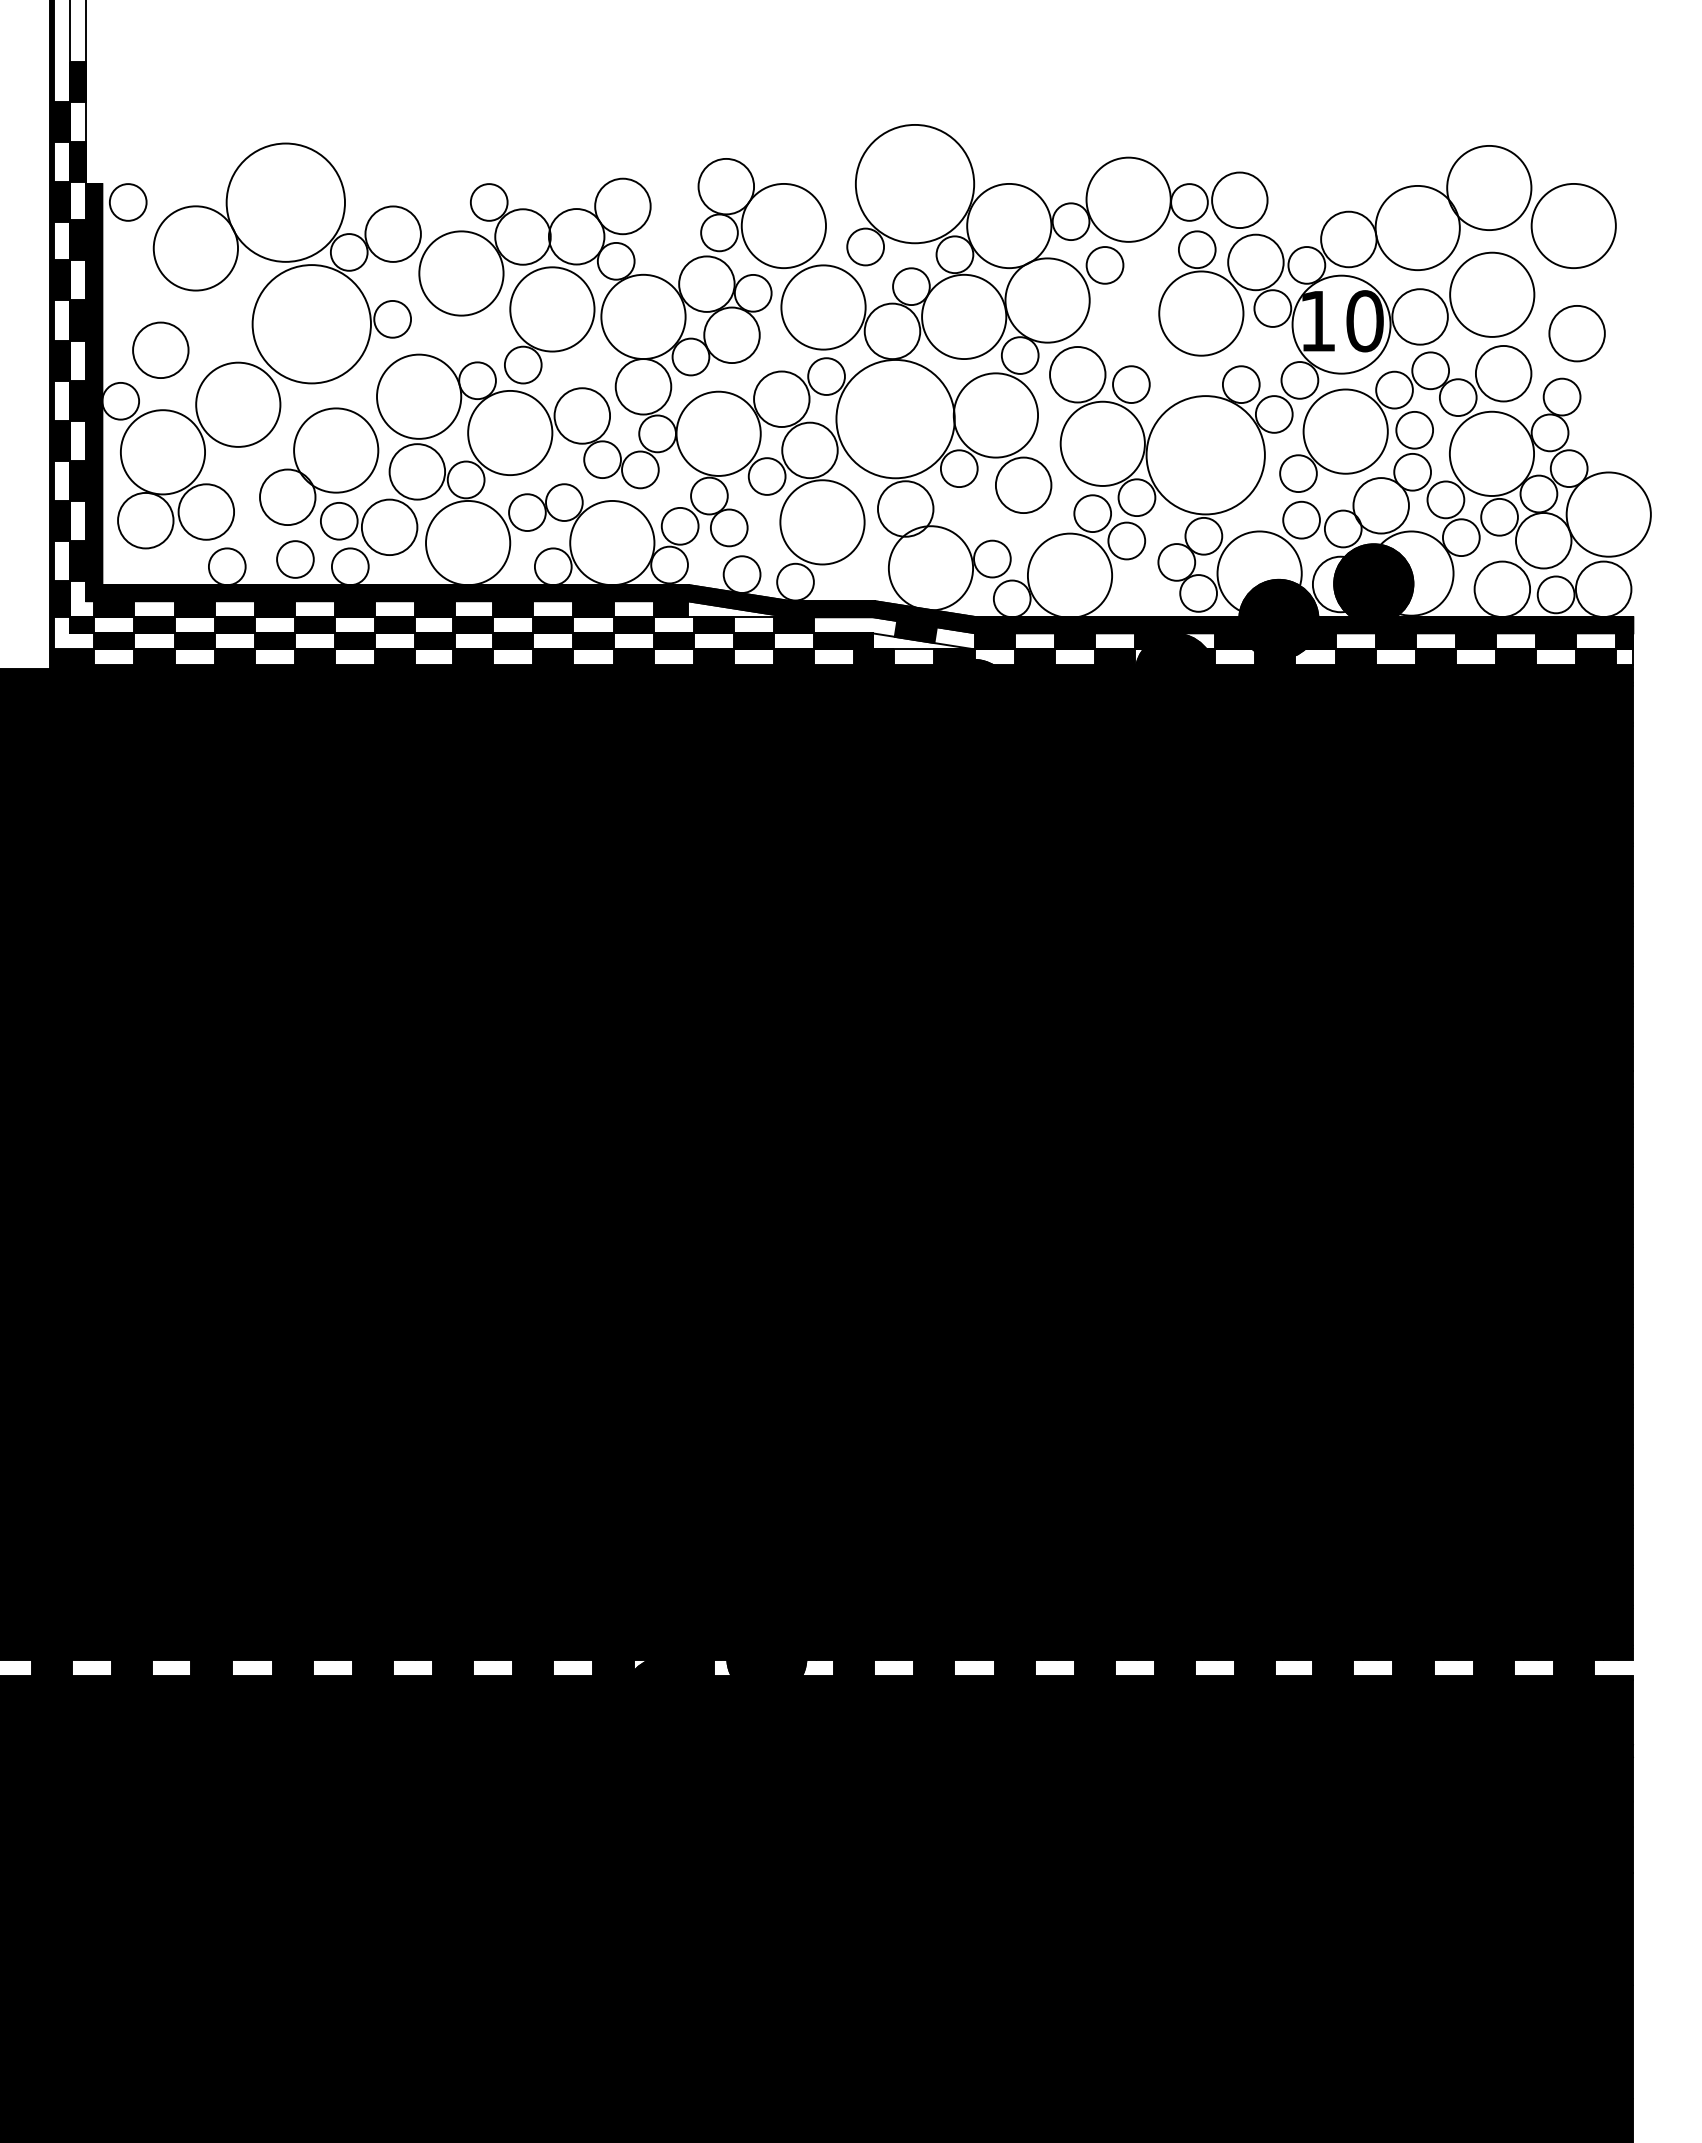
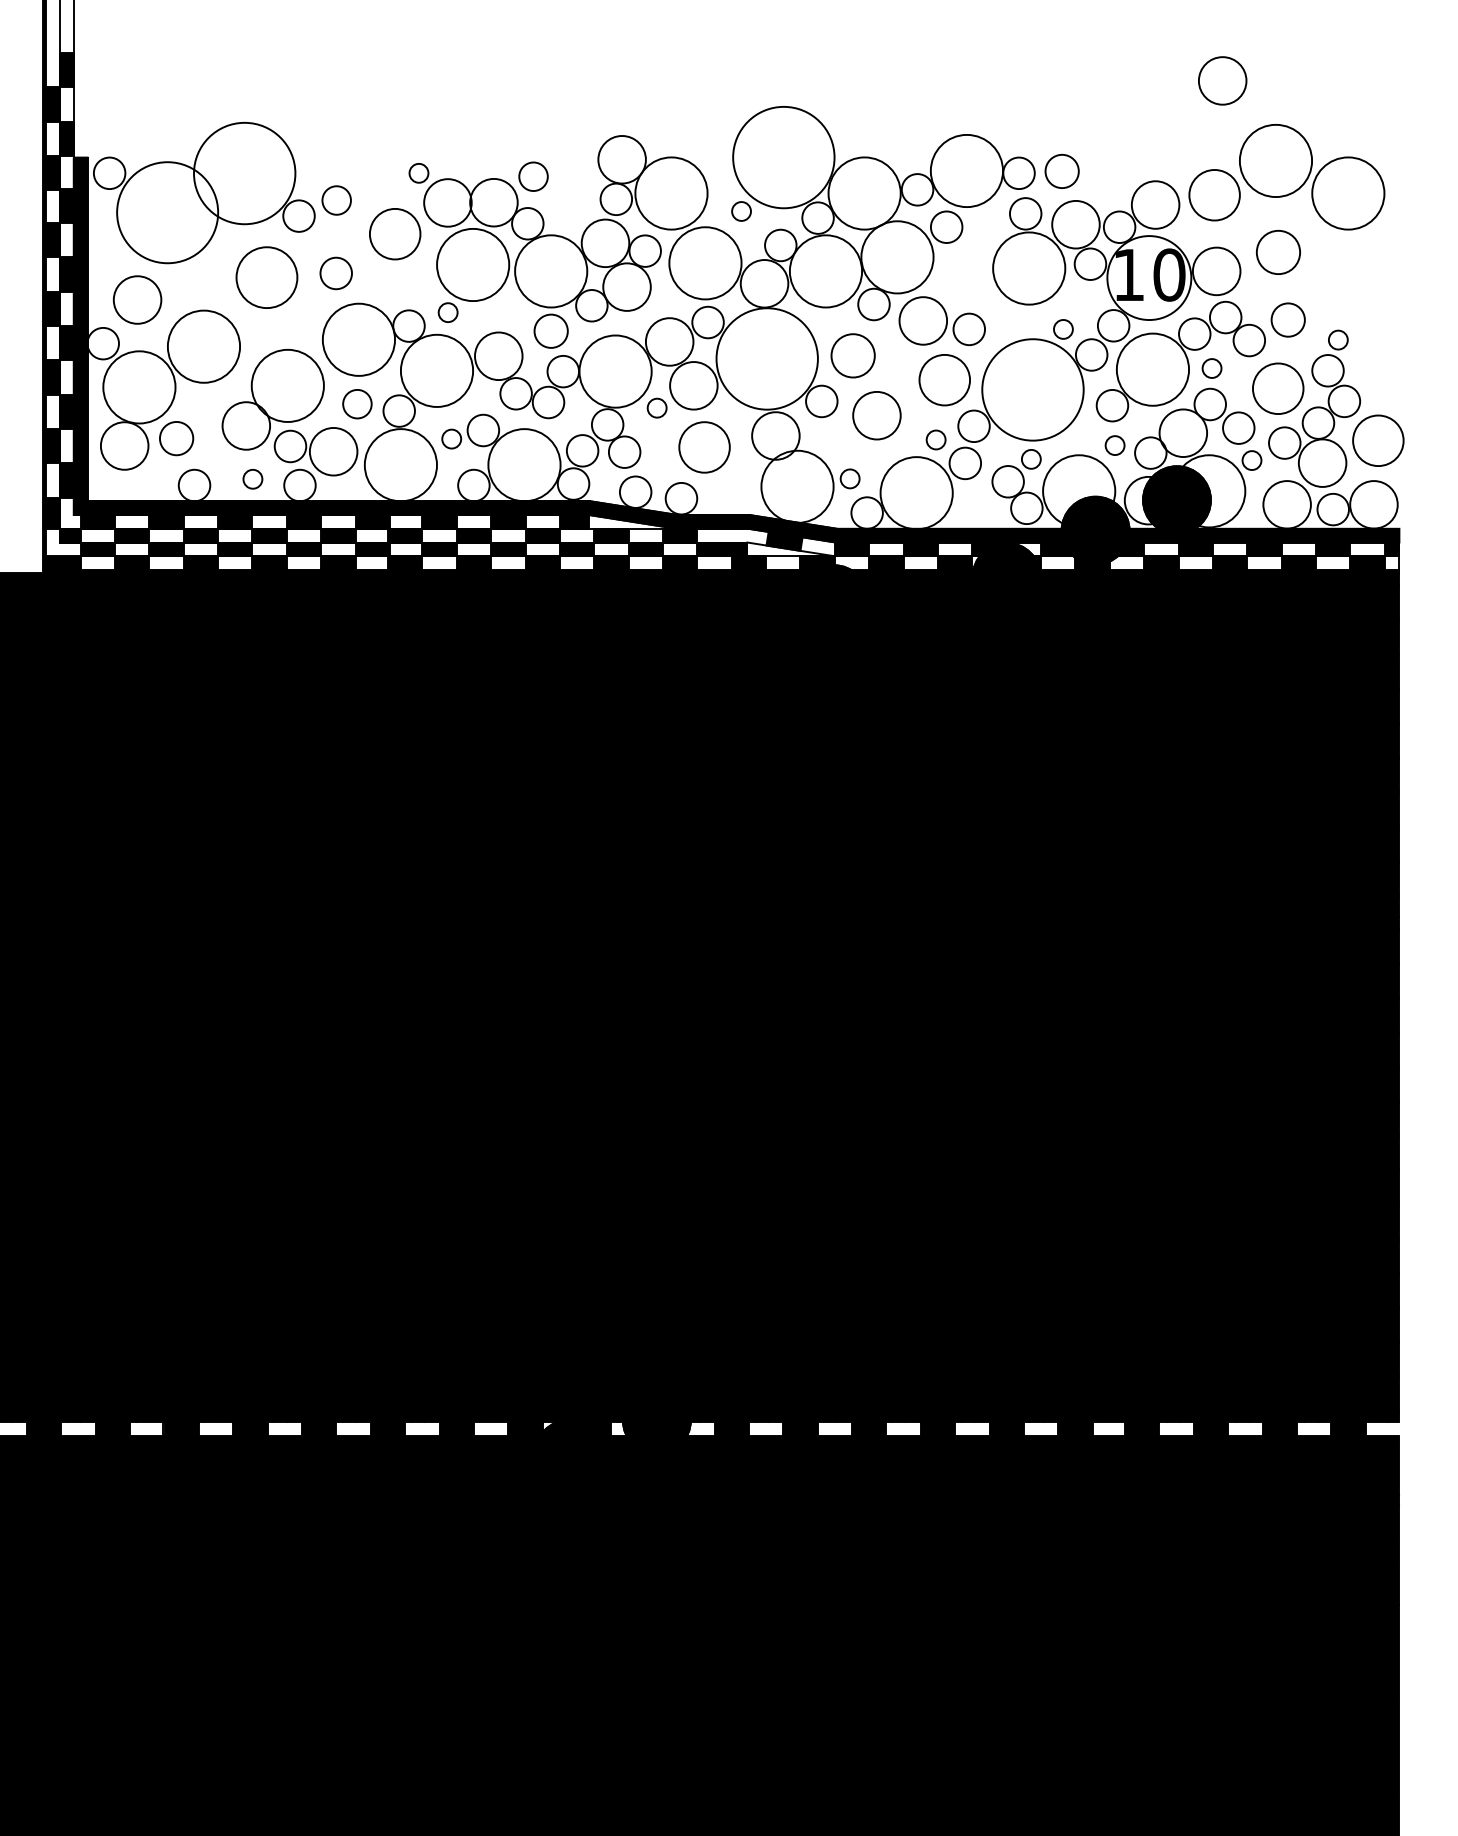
circle: (1239, 200) -> (1061, 171), size x0.7
circle: (488, 202) -> (418, 173), size x0.6
circle: (622, 206) -> (533, 176), size x0.6
circle: (1417, 227) -> (1214, 194), size x0.7
circle: (392, 233) -> (336, 199), size x0.6
circle: (865, 246) -> (741, 211), size x0.6
circle: (195, 248) -> (167, 212), size x1.4
circle: (461, 273) -> (395, 234), size x0.7
circle: (1492, 294) -> (1278, 252), size x0.6
circle: (311, 324) -> (266, 277), size x0.6
circle: (1576, 333) -> (1222, 80), moved
circle: (522, 364) -> (447, 312), size x0.6
circle: (1503, 373) -> (1288, 319), size x0.7
circle: (1240, 384) -> (1062, 329), size x0.6
circle: (643, 386) -> (551, 331), size x0.7
circle: (1561, 396) -> (1337, 339), size x0.6
circle: (995, 415) -> (852, 355), size x0.6
circle: (1414, 429) -> (1211, 367), size x0.6
circle: (1102, 443) -> (944, 379), size x0.7
circle: (1491, 453) -> (1277, 388), size x0.7
circle: (417, 471) -> (357, 403), size x0.6
circle: (766, 476) -> (656, 408), size x0.6
circle: (206, 511) -> (176, 438), size x0.7
circle: (527, 512) -> (451, 438), size x0.6
circle: (1092, 513) -> (935, 439), size x0.6
circle: (1608, 514) -> (1378, 440), size x0.7
circle: (1301, 519) -> (1115, 444), size x0.6
circle: (822, 522) -> (704, 447), size x0.7
circle: (1203, 535) -> (1031, 458), size x0.6
circle: (1460, 537) -> (1251, 460), size x0.6
circle: (992, 558) -> (850, 478), size x0.6
circle: (295, 559) -> (252, 479), size x0.6

